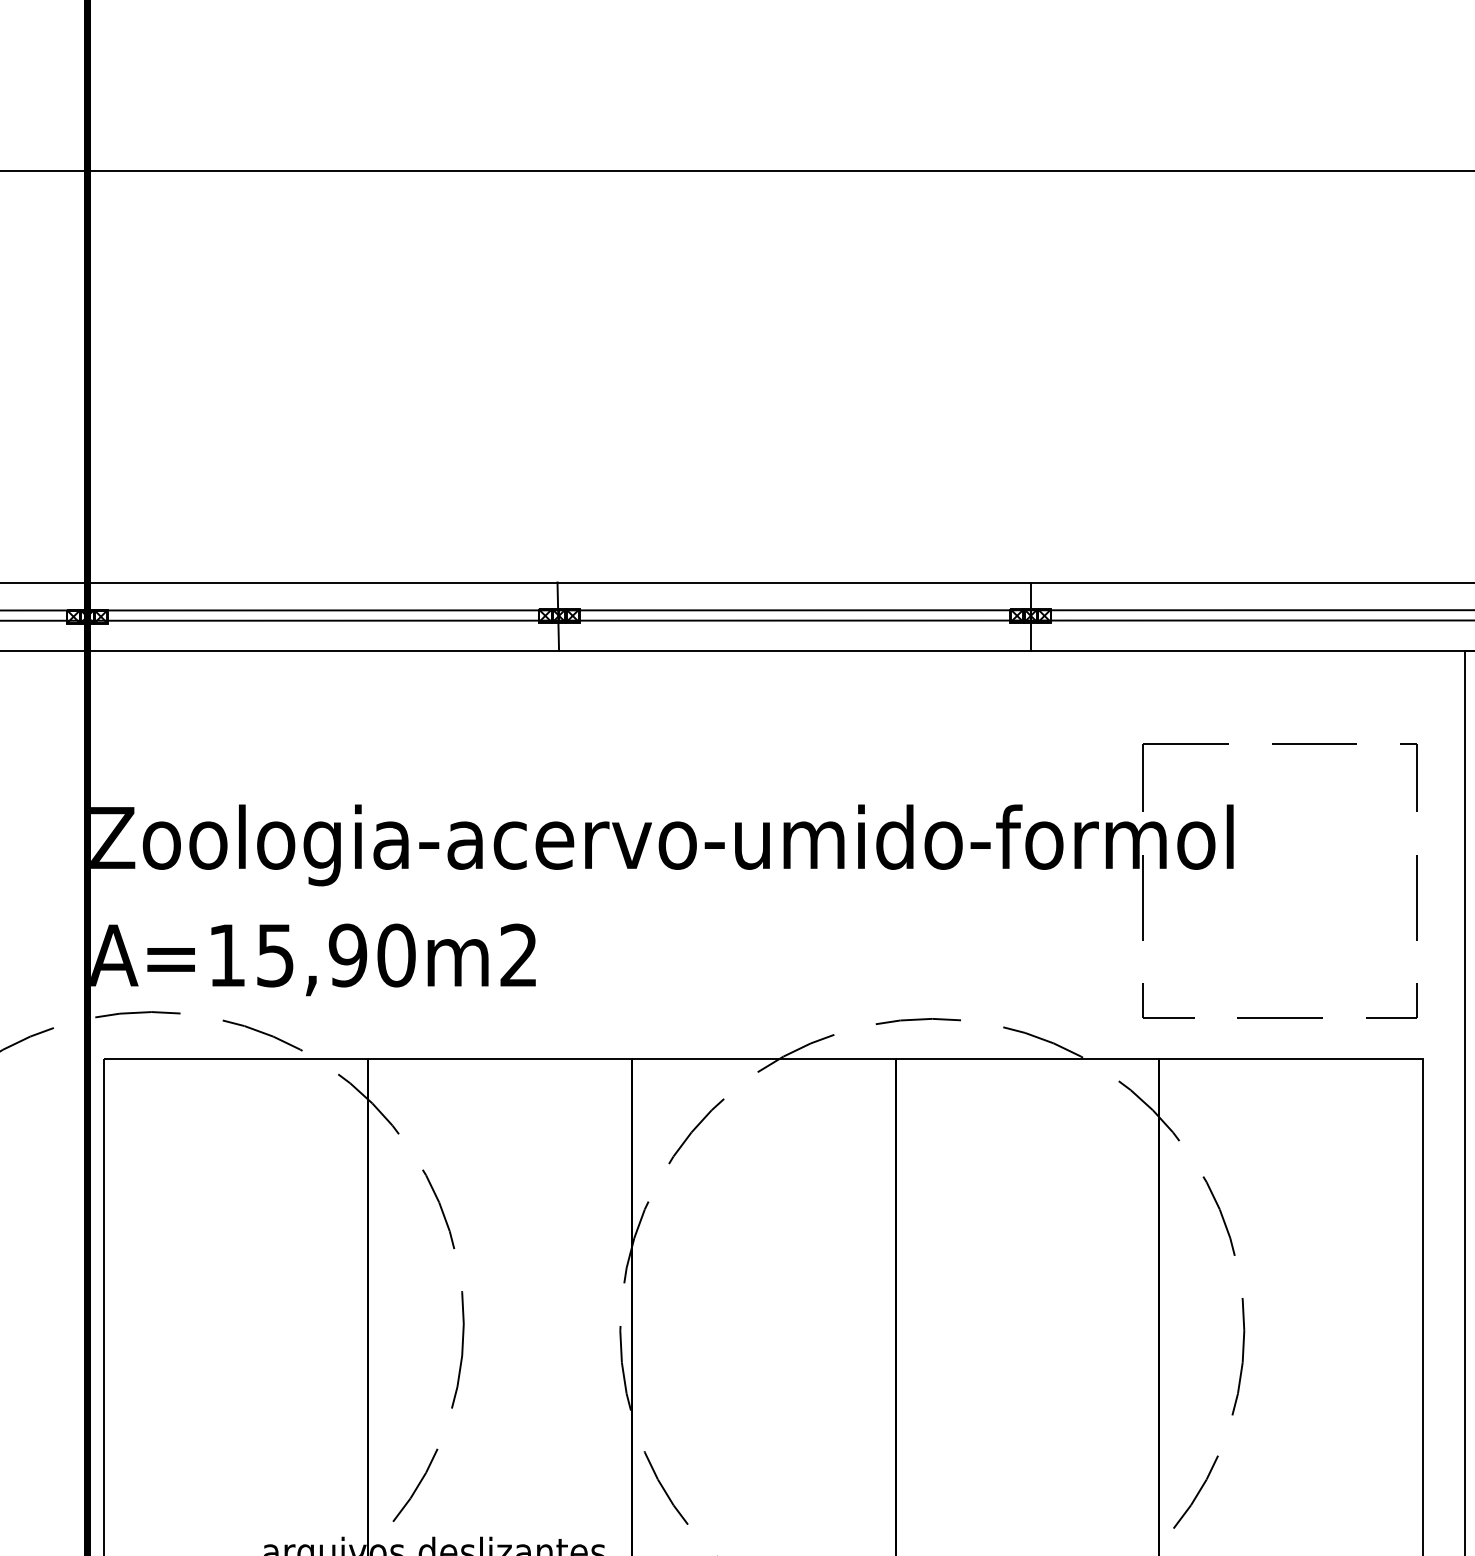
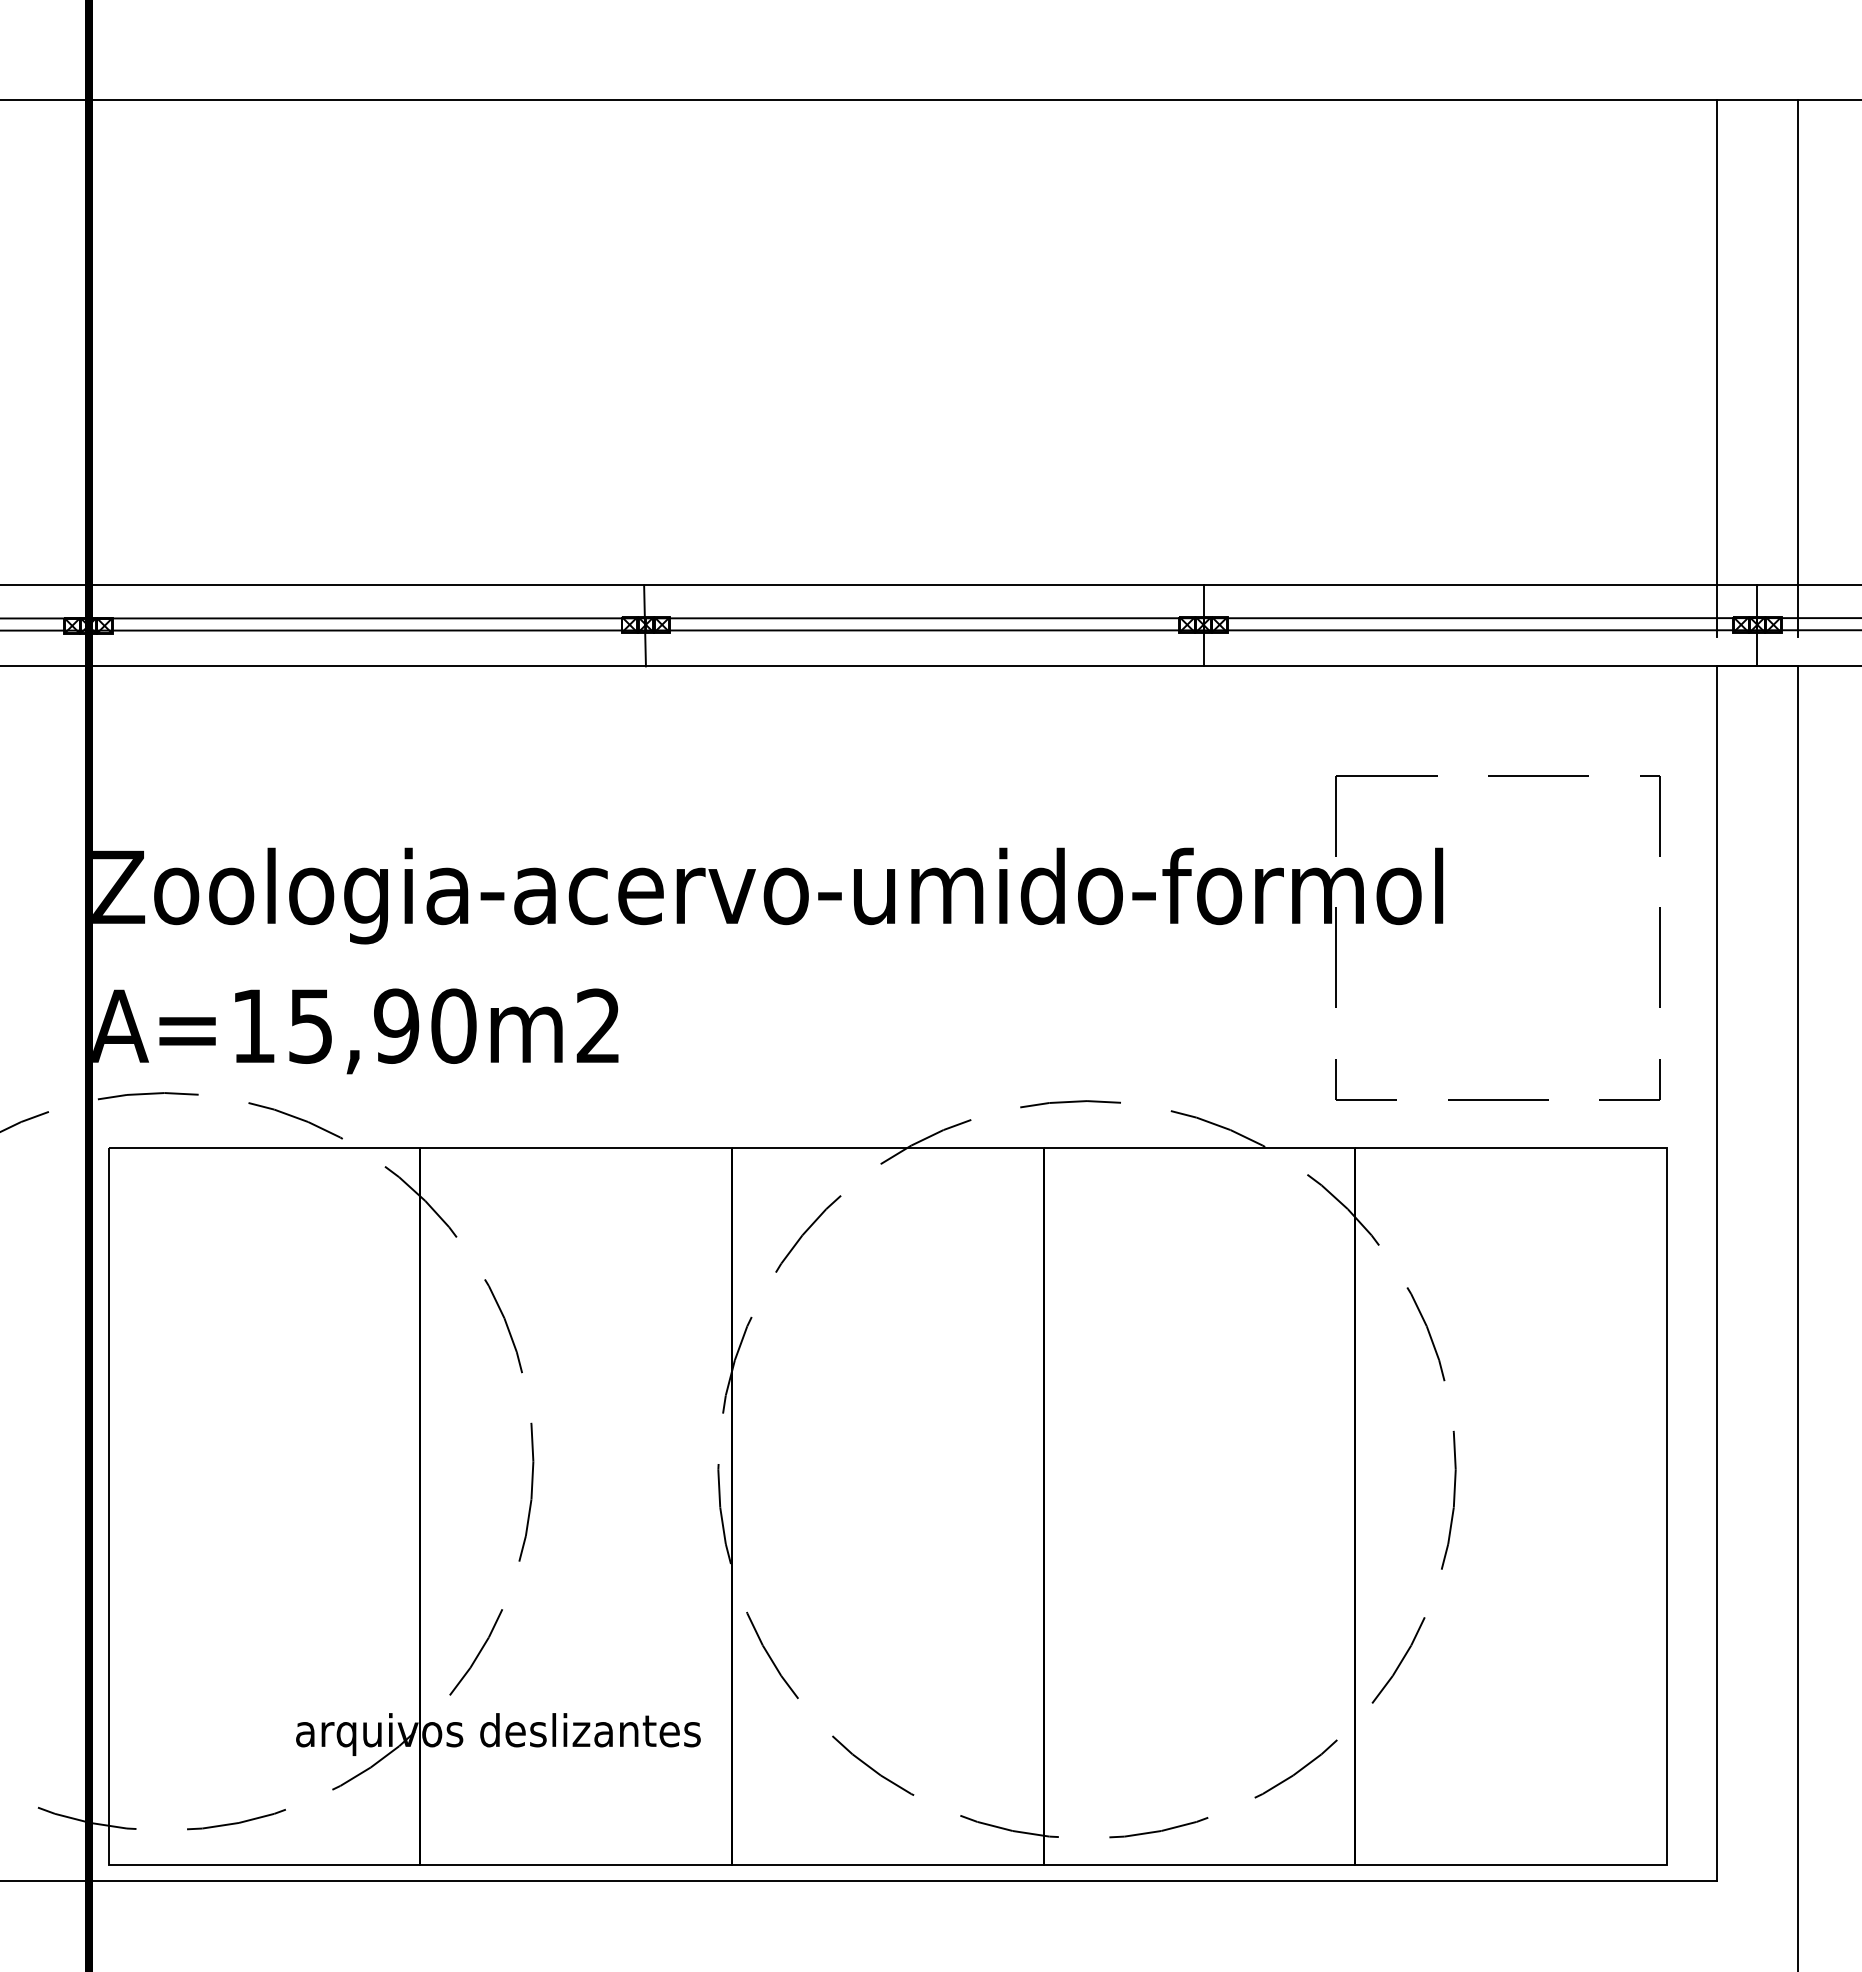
line: (1464, 398) -> (1716, 368), added

